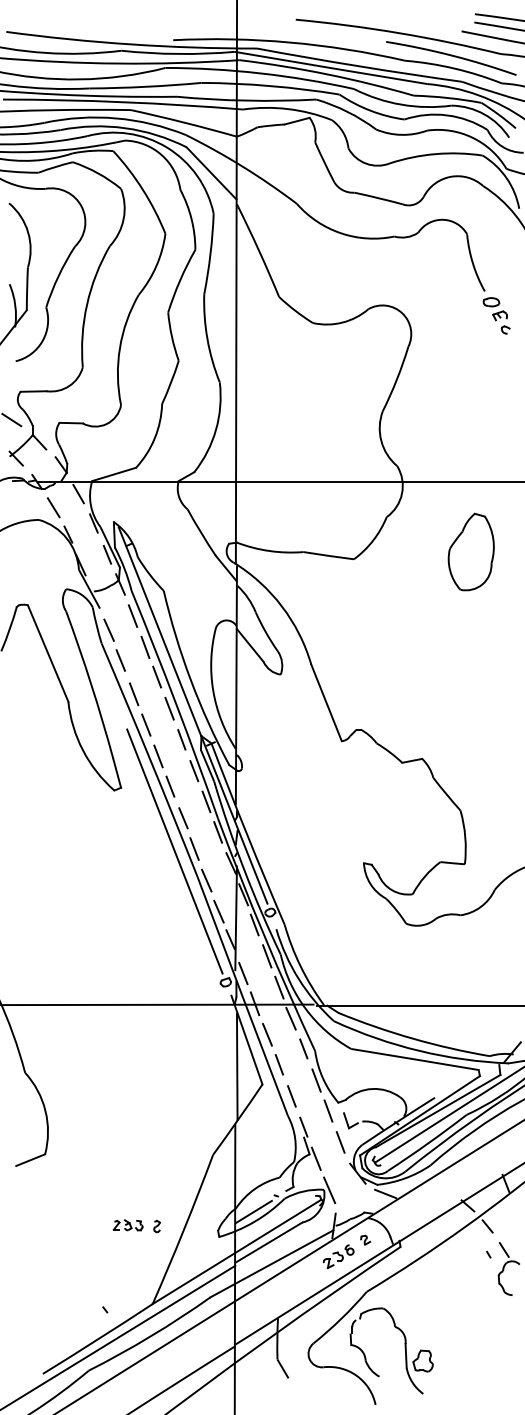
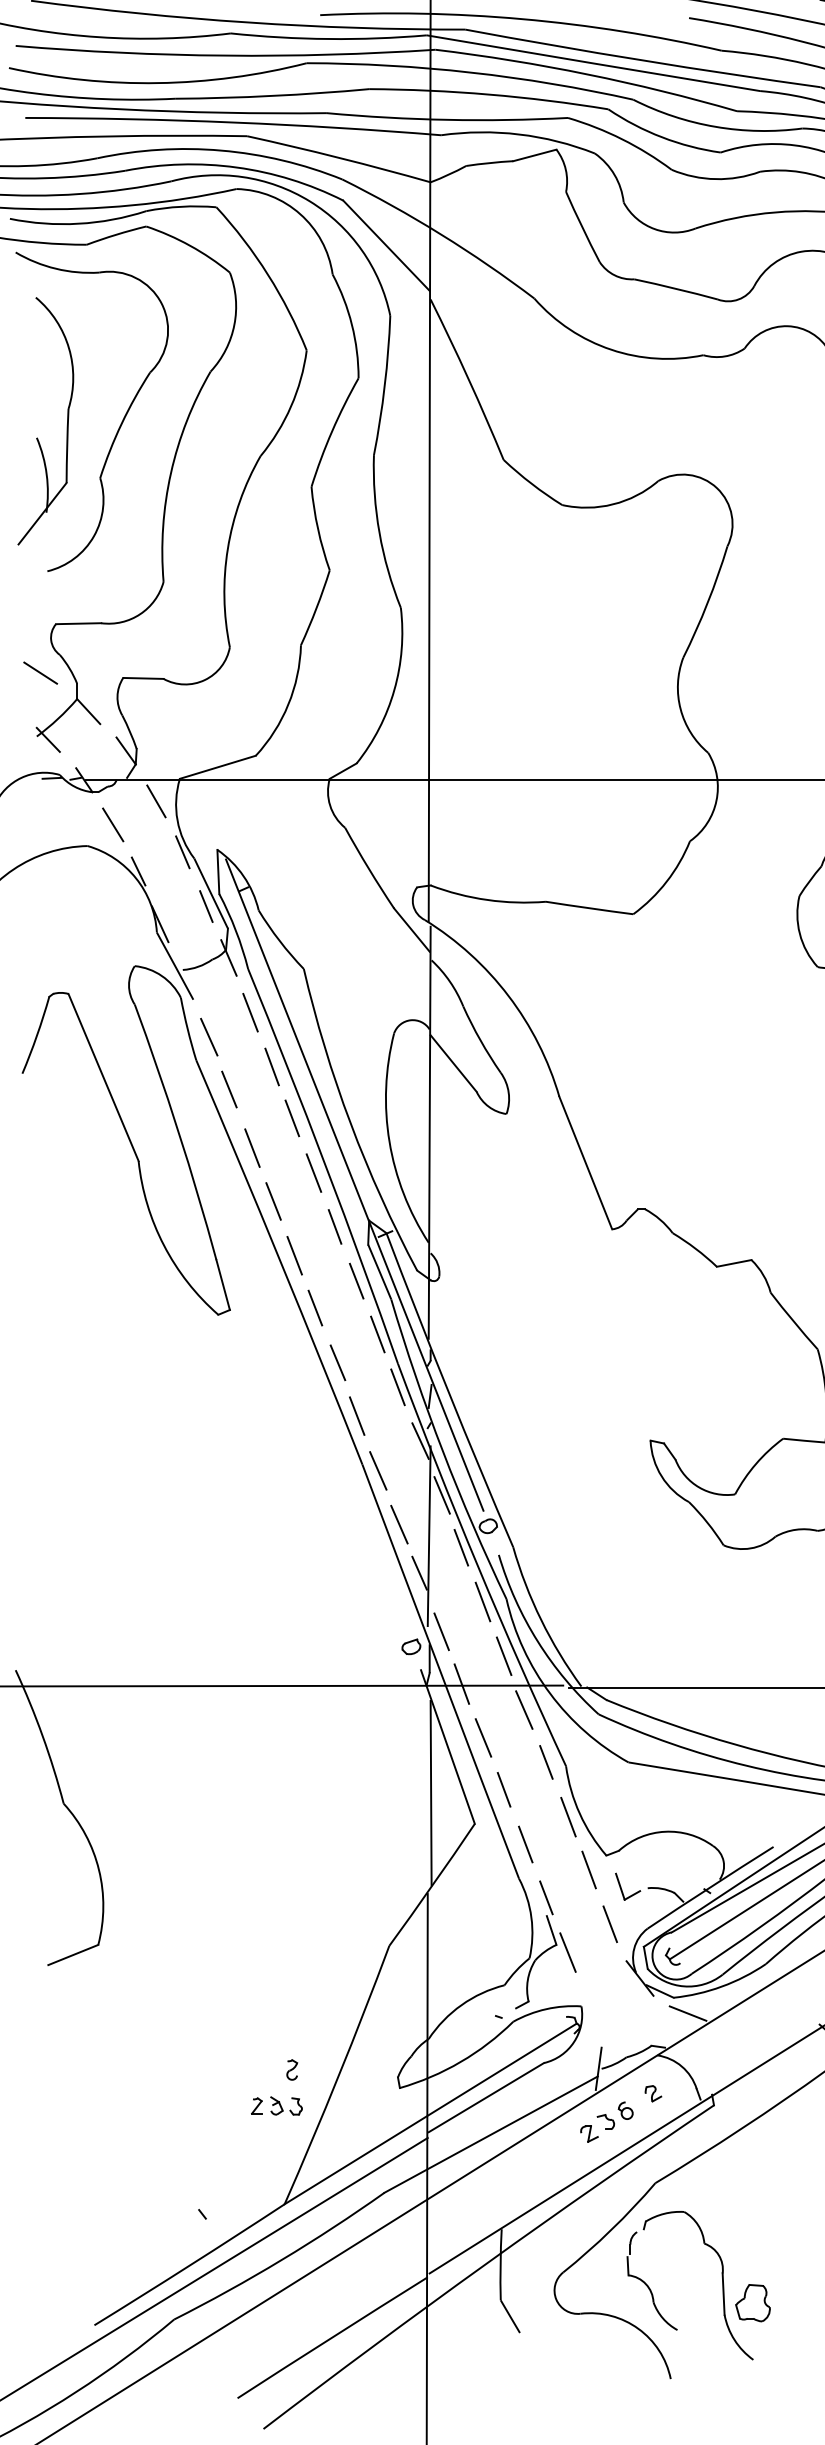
line: (174, 851) -> (322, 1420), removed
line: (329, 1190) -> (590, 2007), removed
line: (253, 1211) -> (459, 2043), removed
part: (127, 1225) -> (275, 2106), moved

